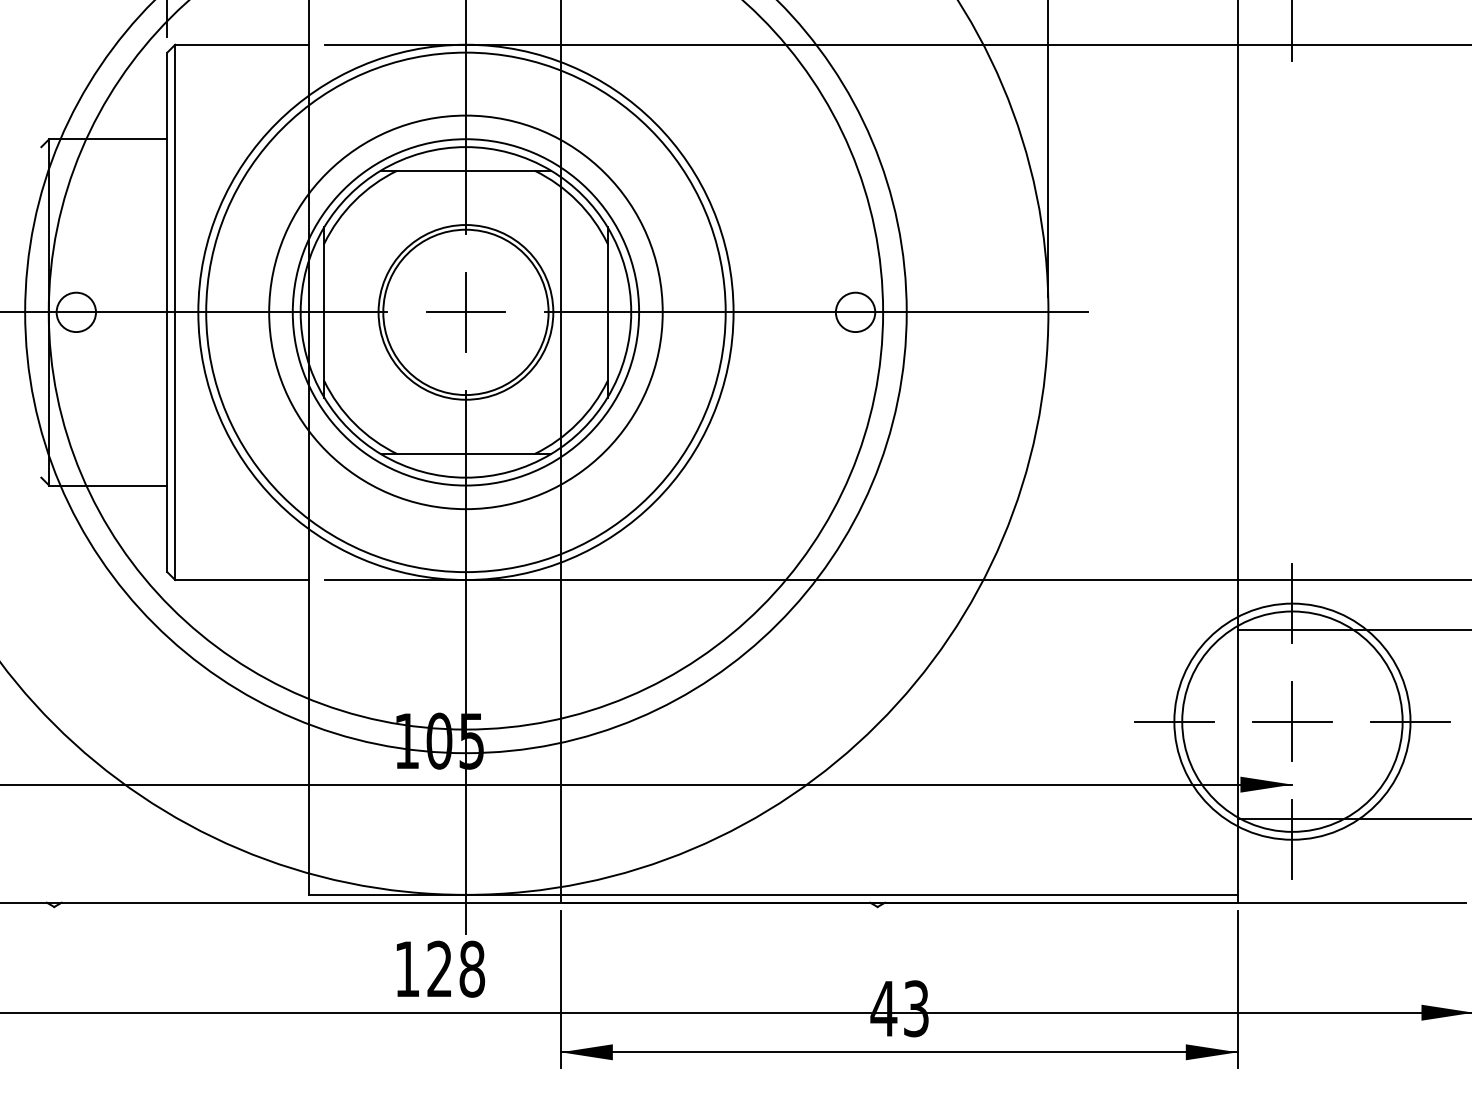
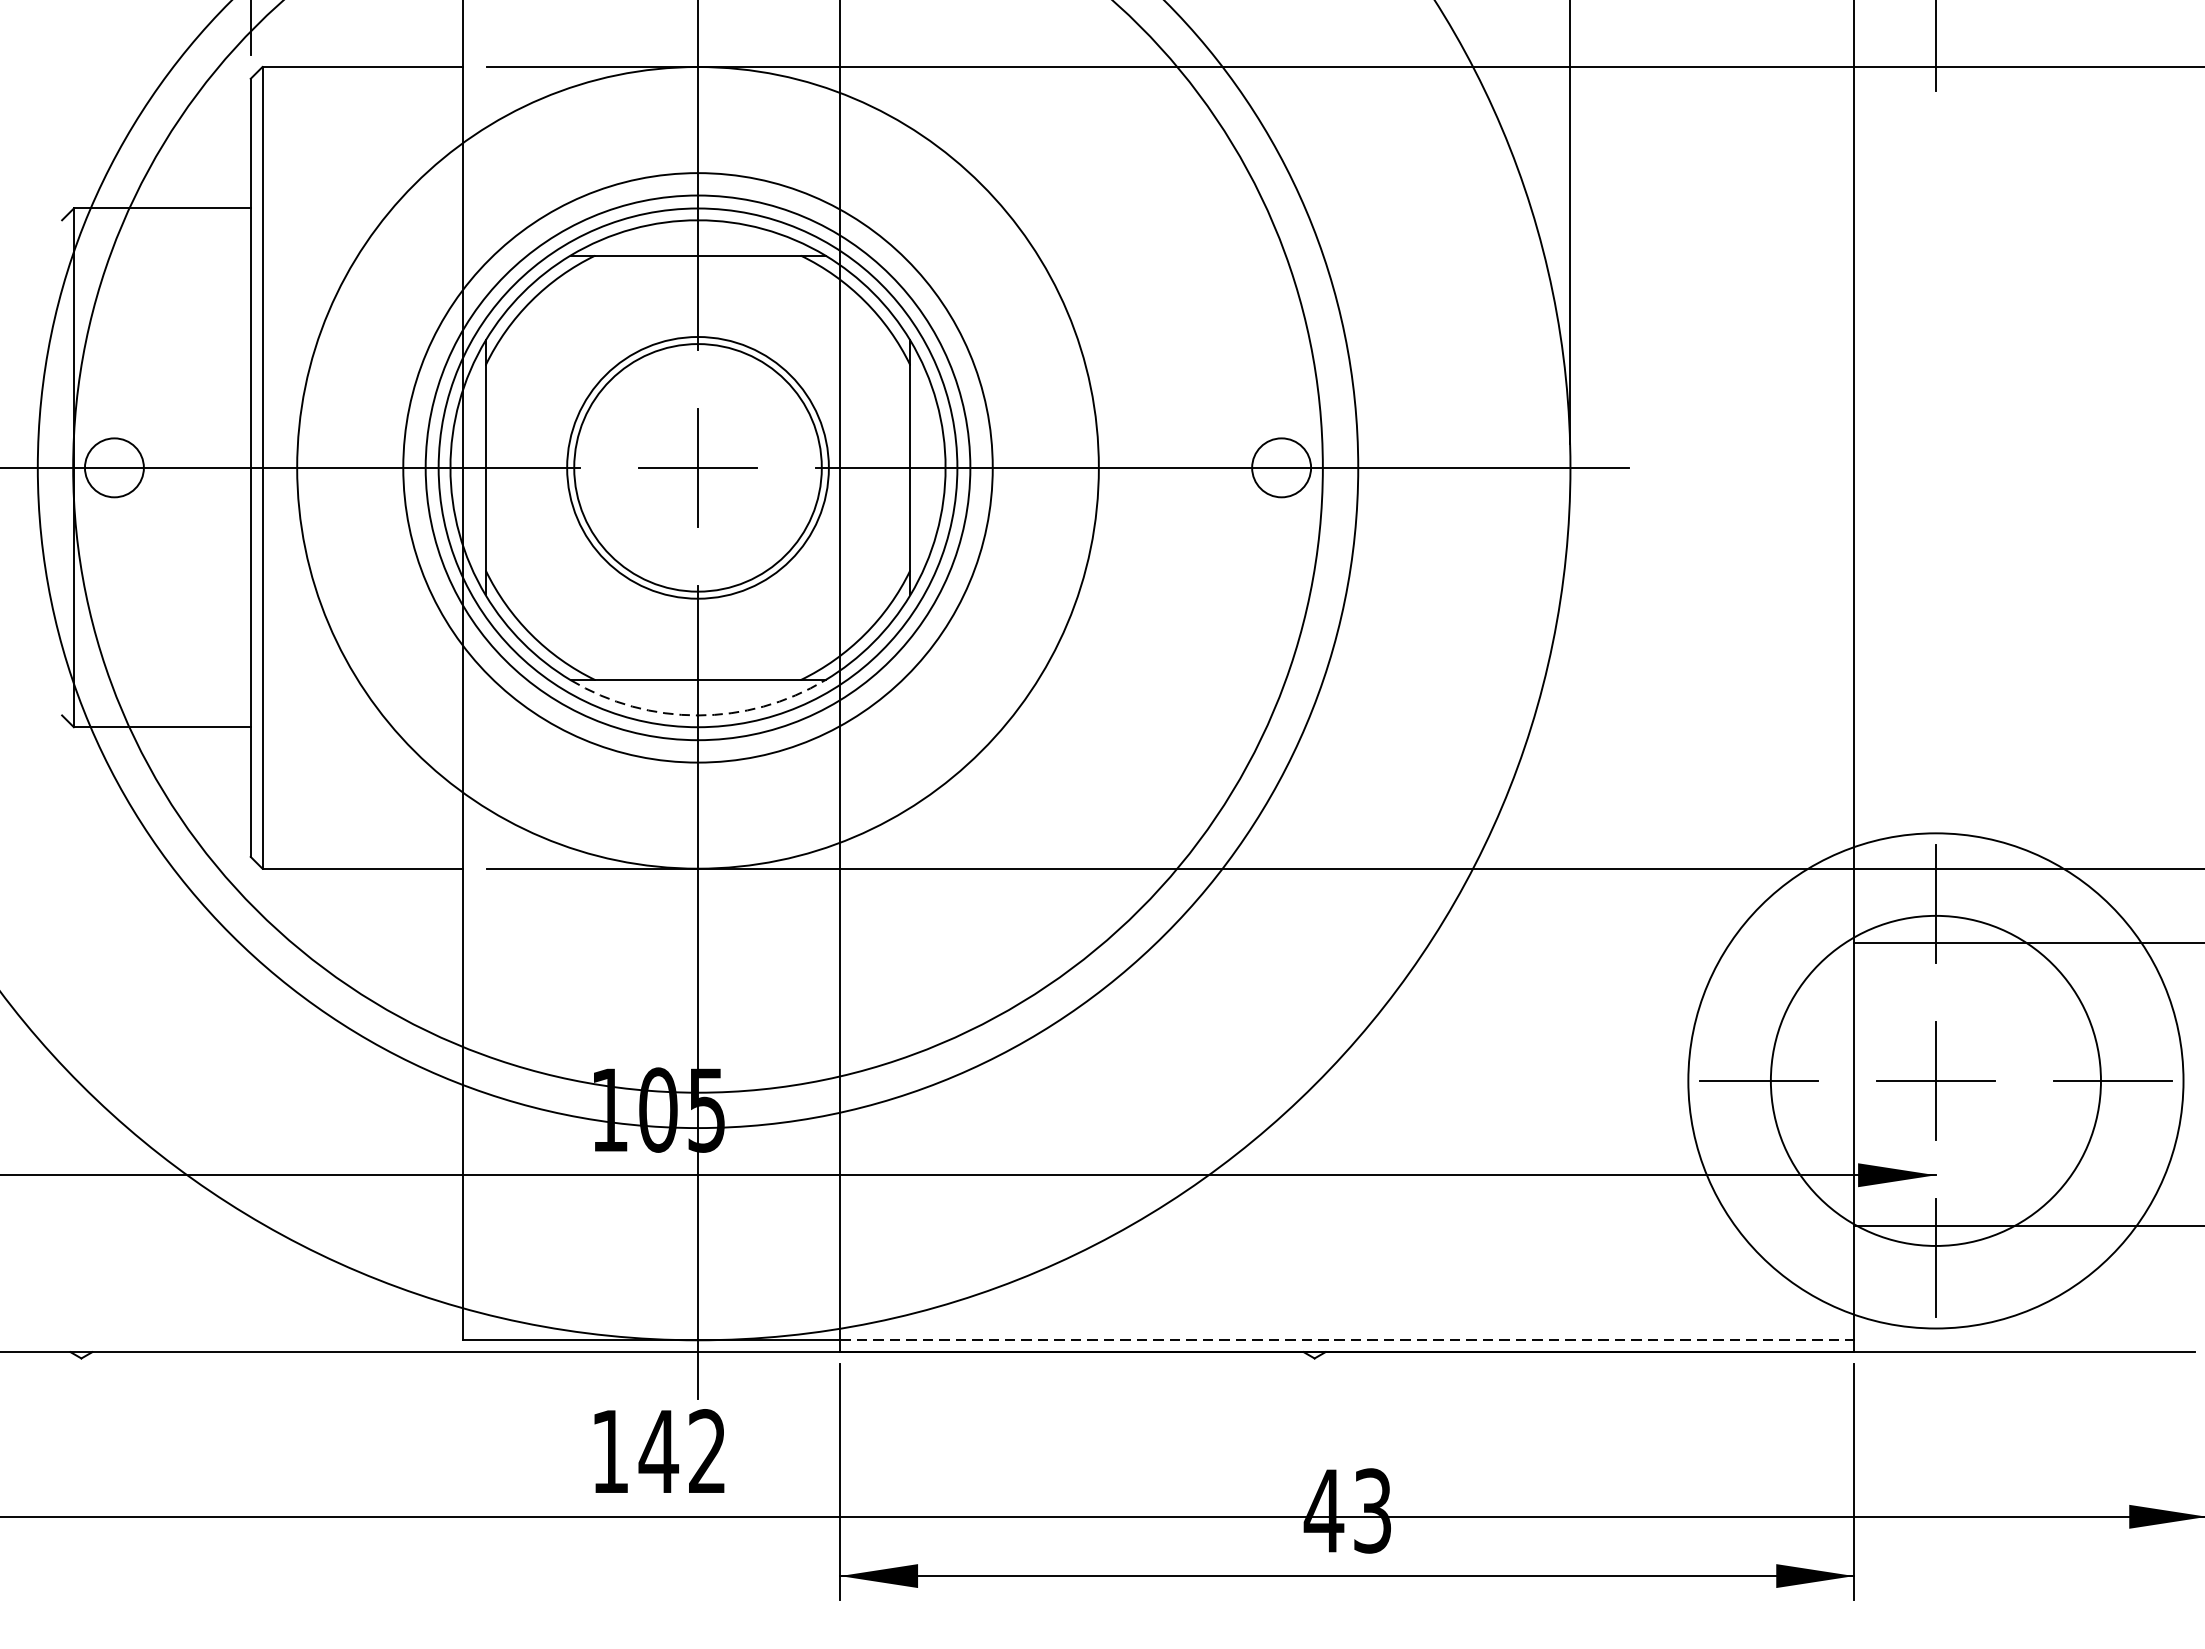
circle: (465, 312) -> (697, 468), size x0.7
arc: (465, 477) -> (697, 715), solid -> dashed
circle: (1292, 721) -> (1936, 1080), size x1.4
line: (899, 894) -> (1347, 1339), solid -> dashed
text: (455, 968) -> (682, 1450), 128 -> 142

